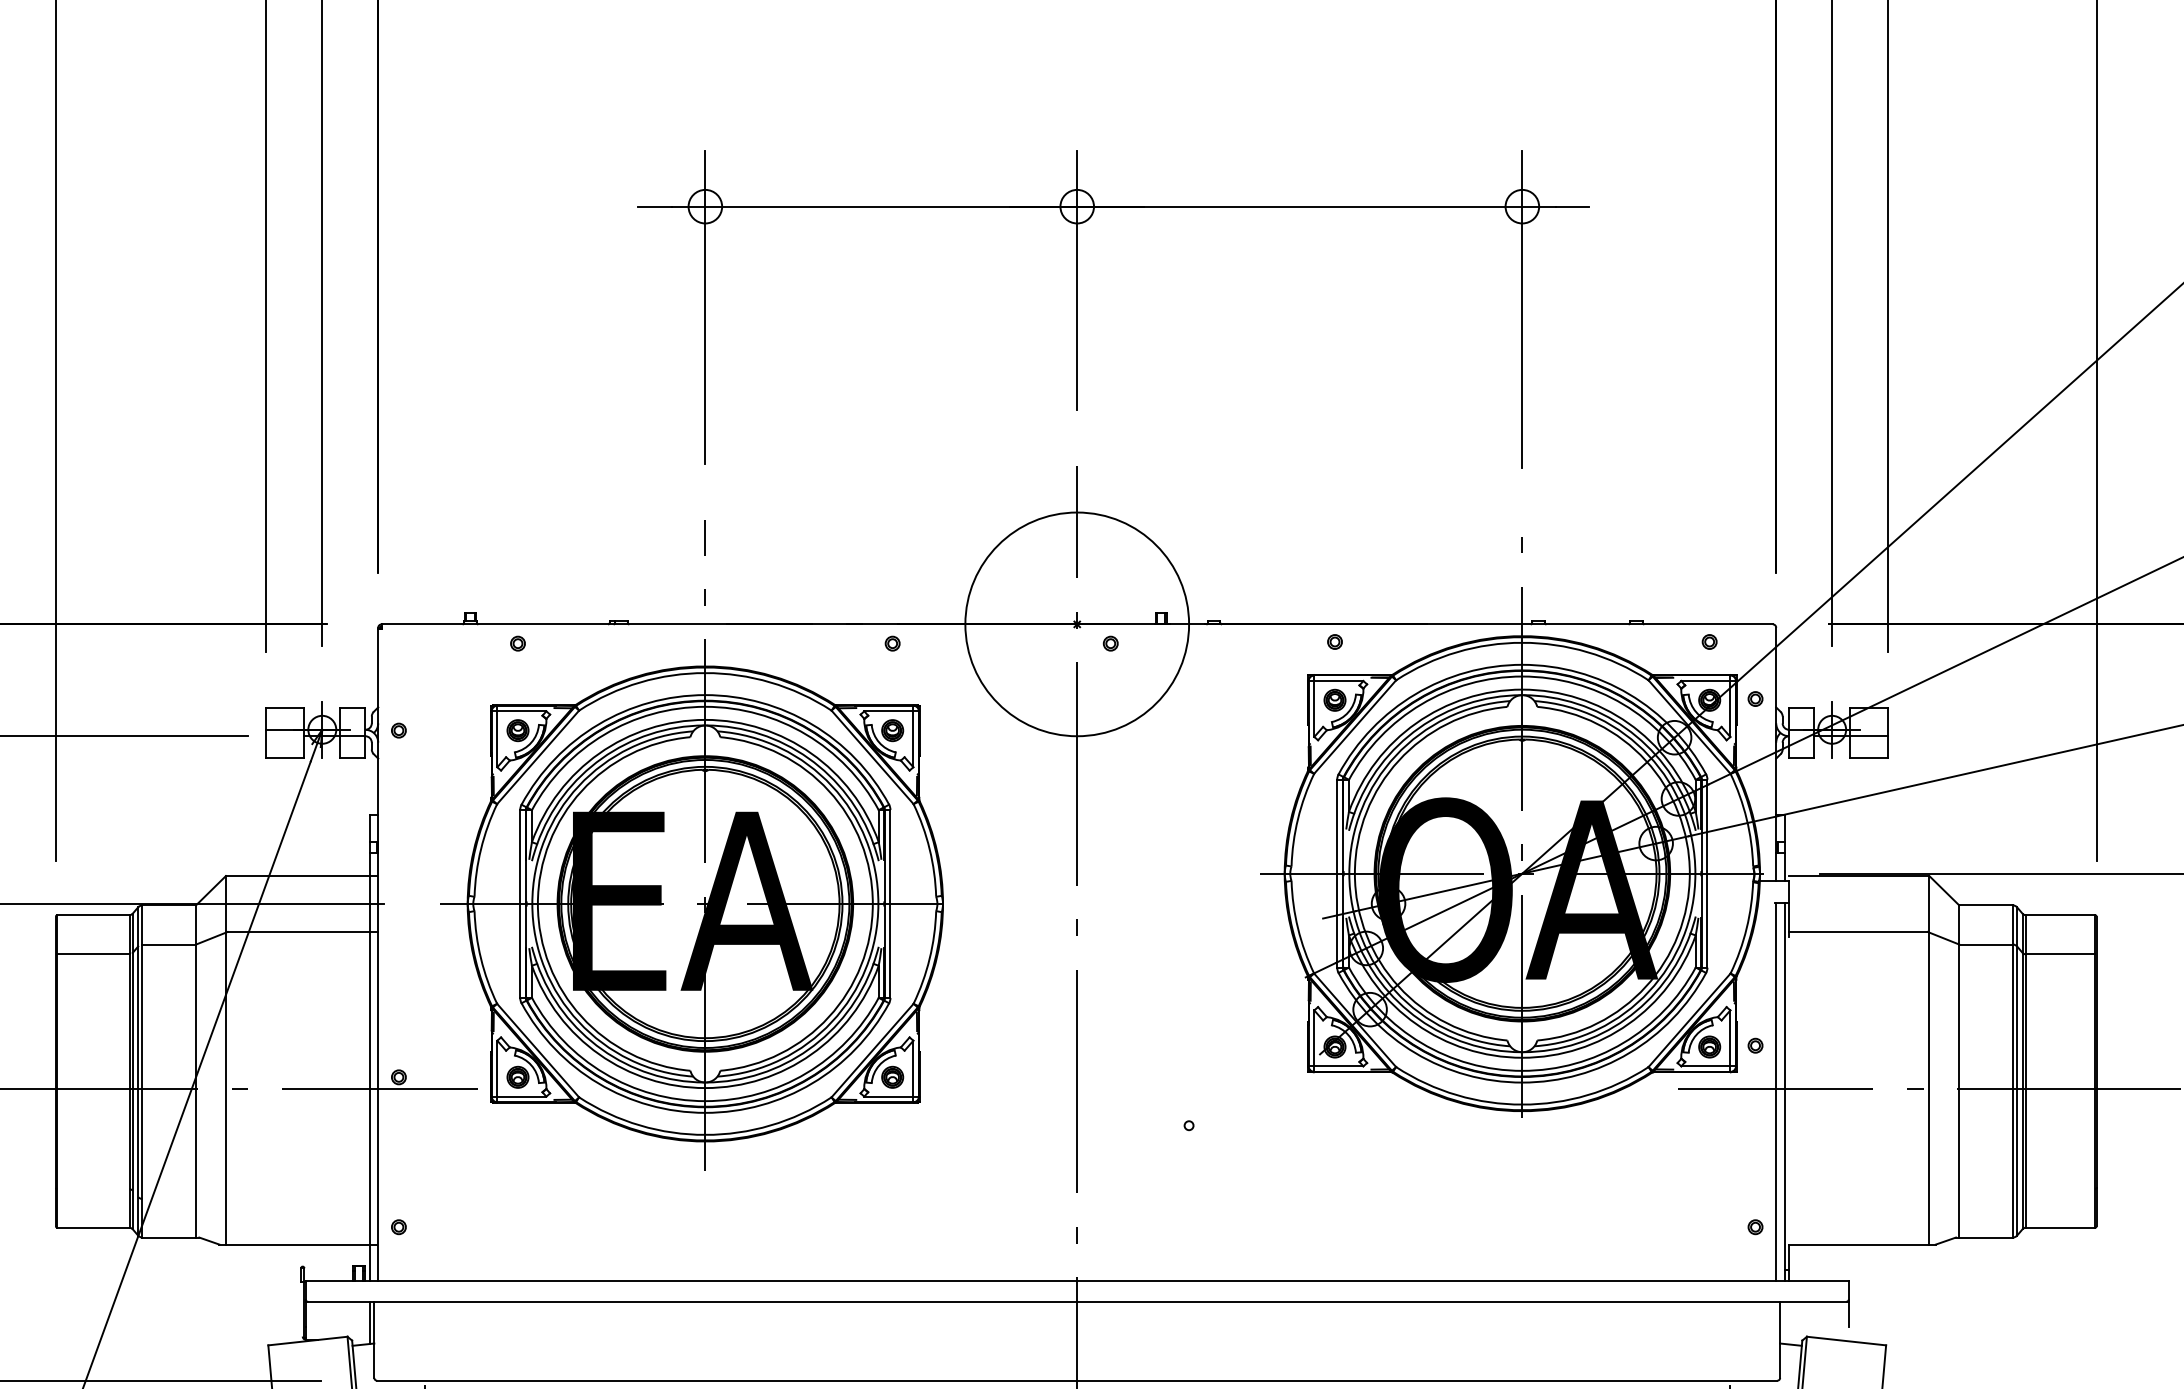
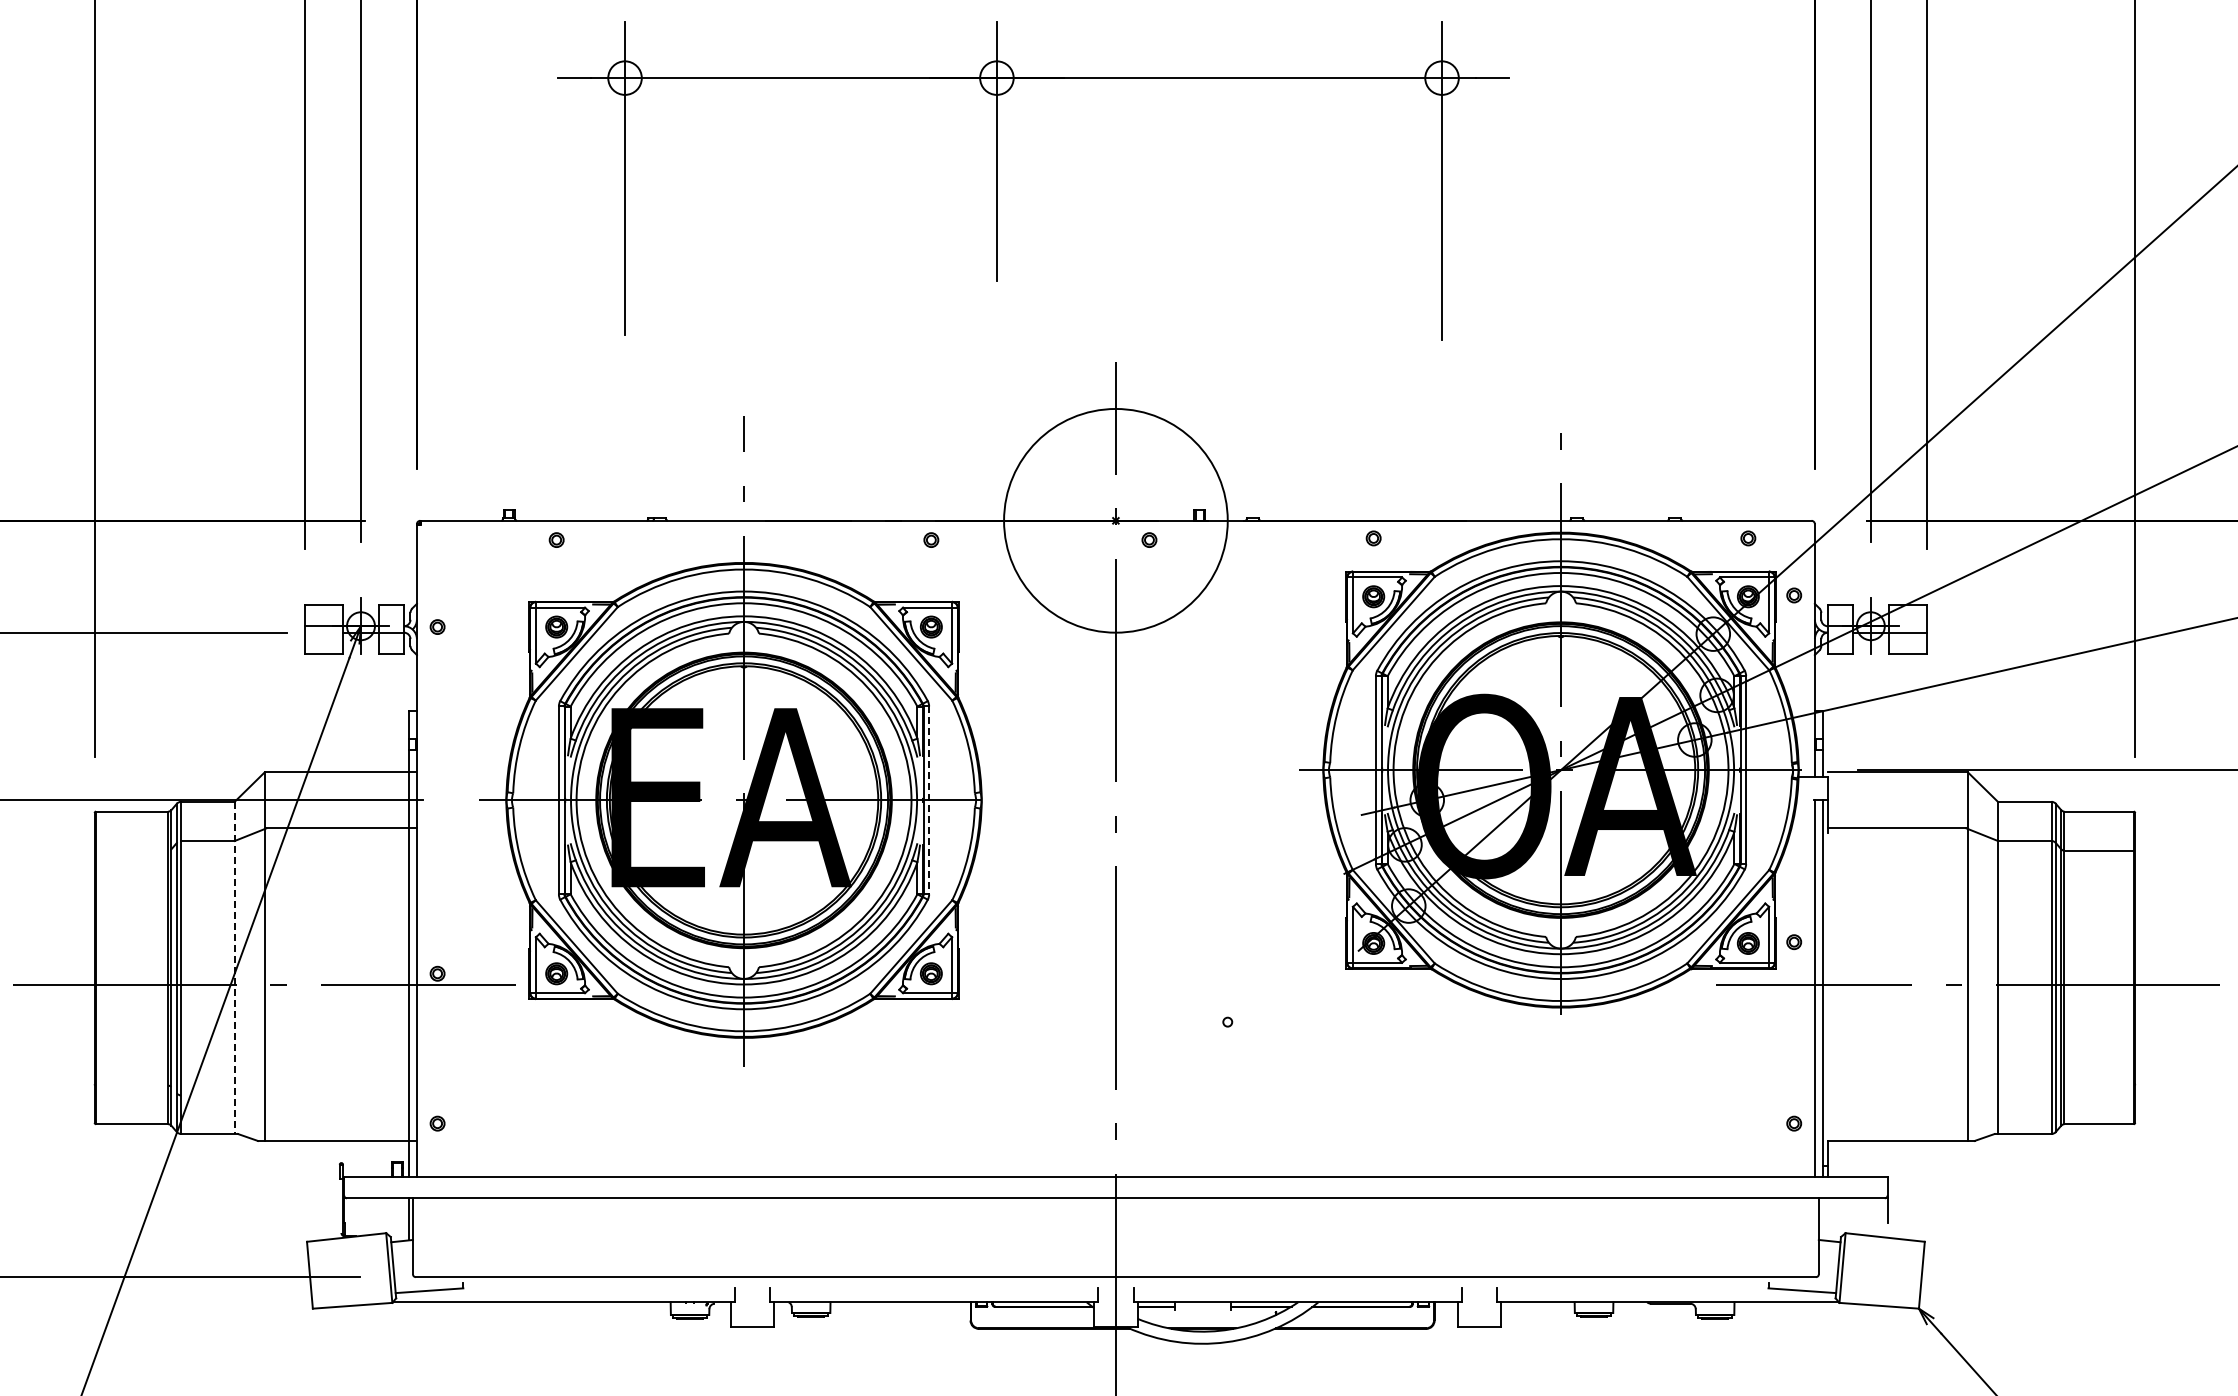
part: (1077, 309) -> (997, 180), moved
line: (890, 904) -> (929, 800), solid -> dashed
line: (93, 954) -> (132, 850), removed
line: (195, 1072) -> (234, 968), solid -> dashed

